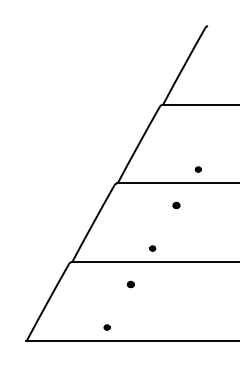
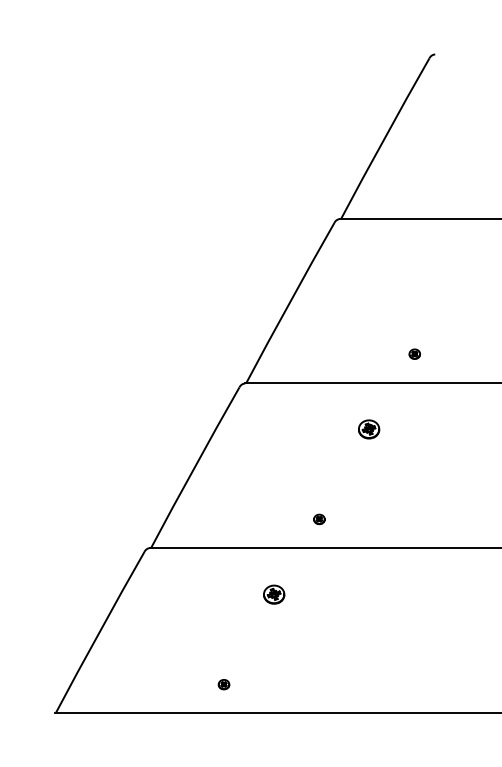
part: (176, 205) -> (369, 429), size x1.6
part: (130, 284) -> (272, 594), size x1.6

